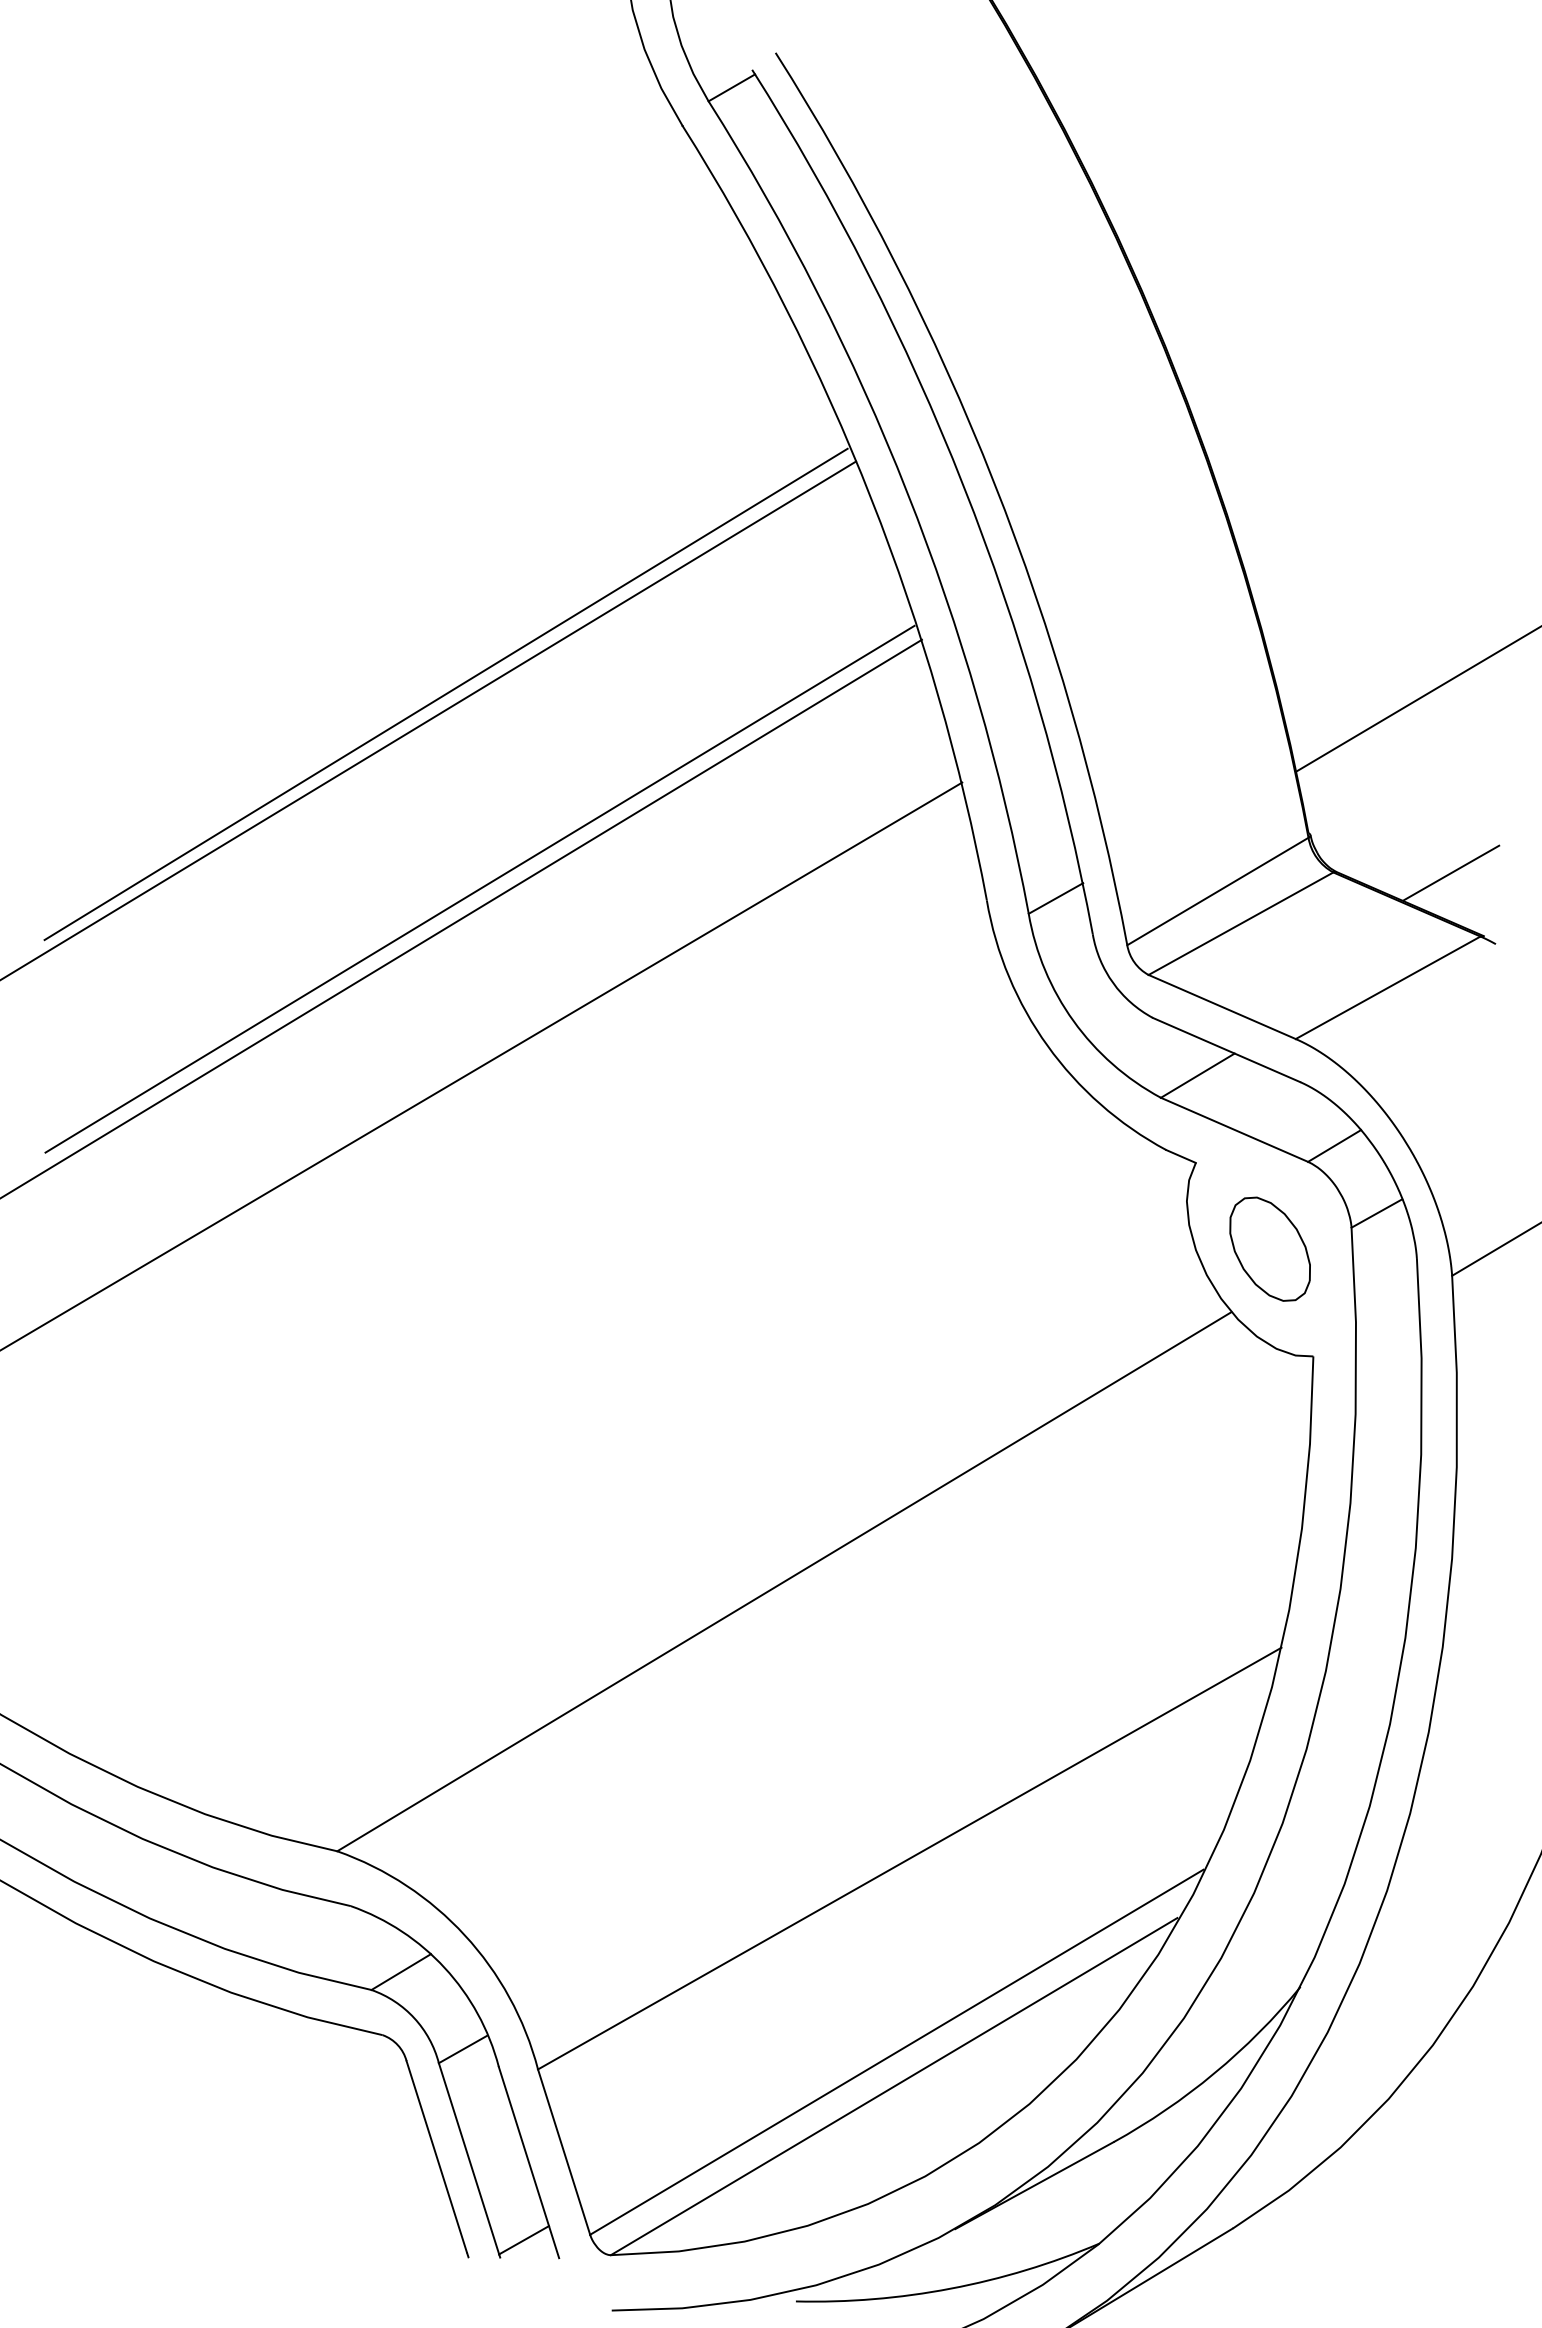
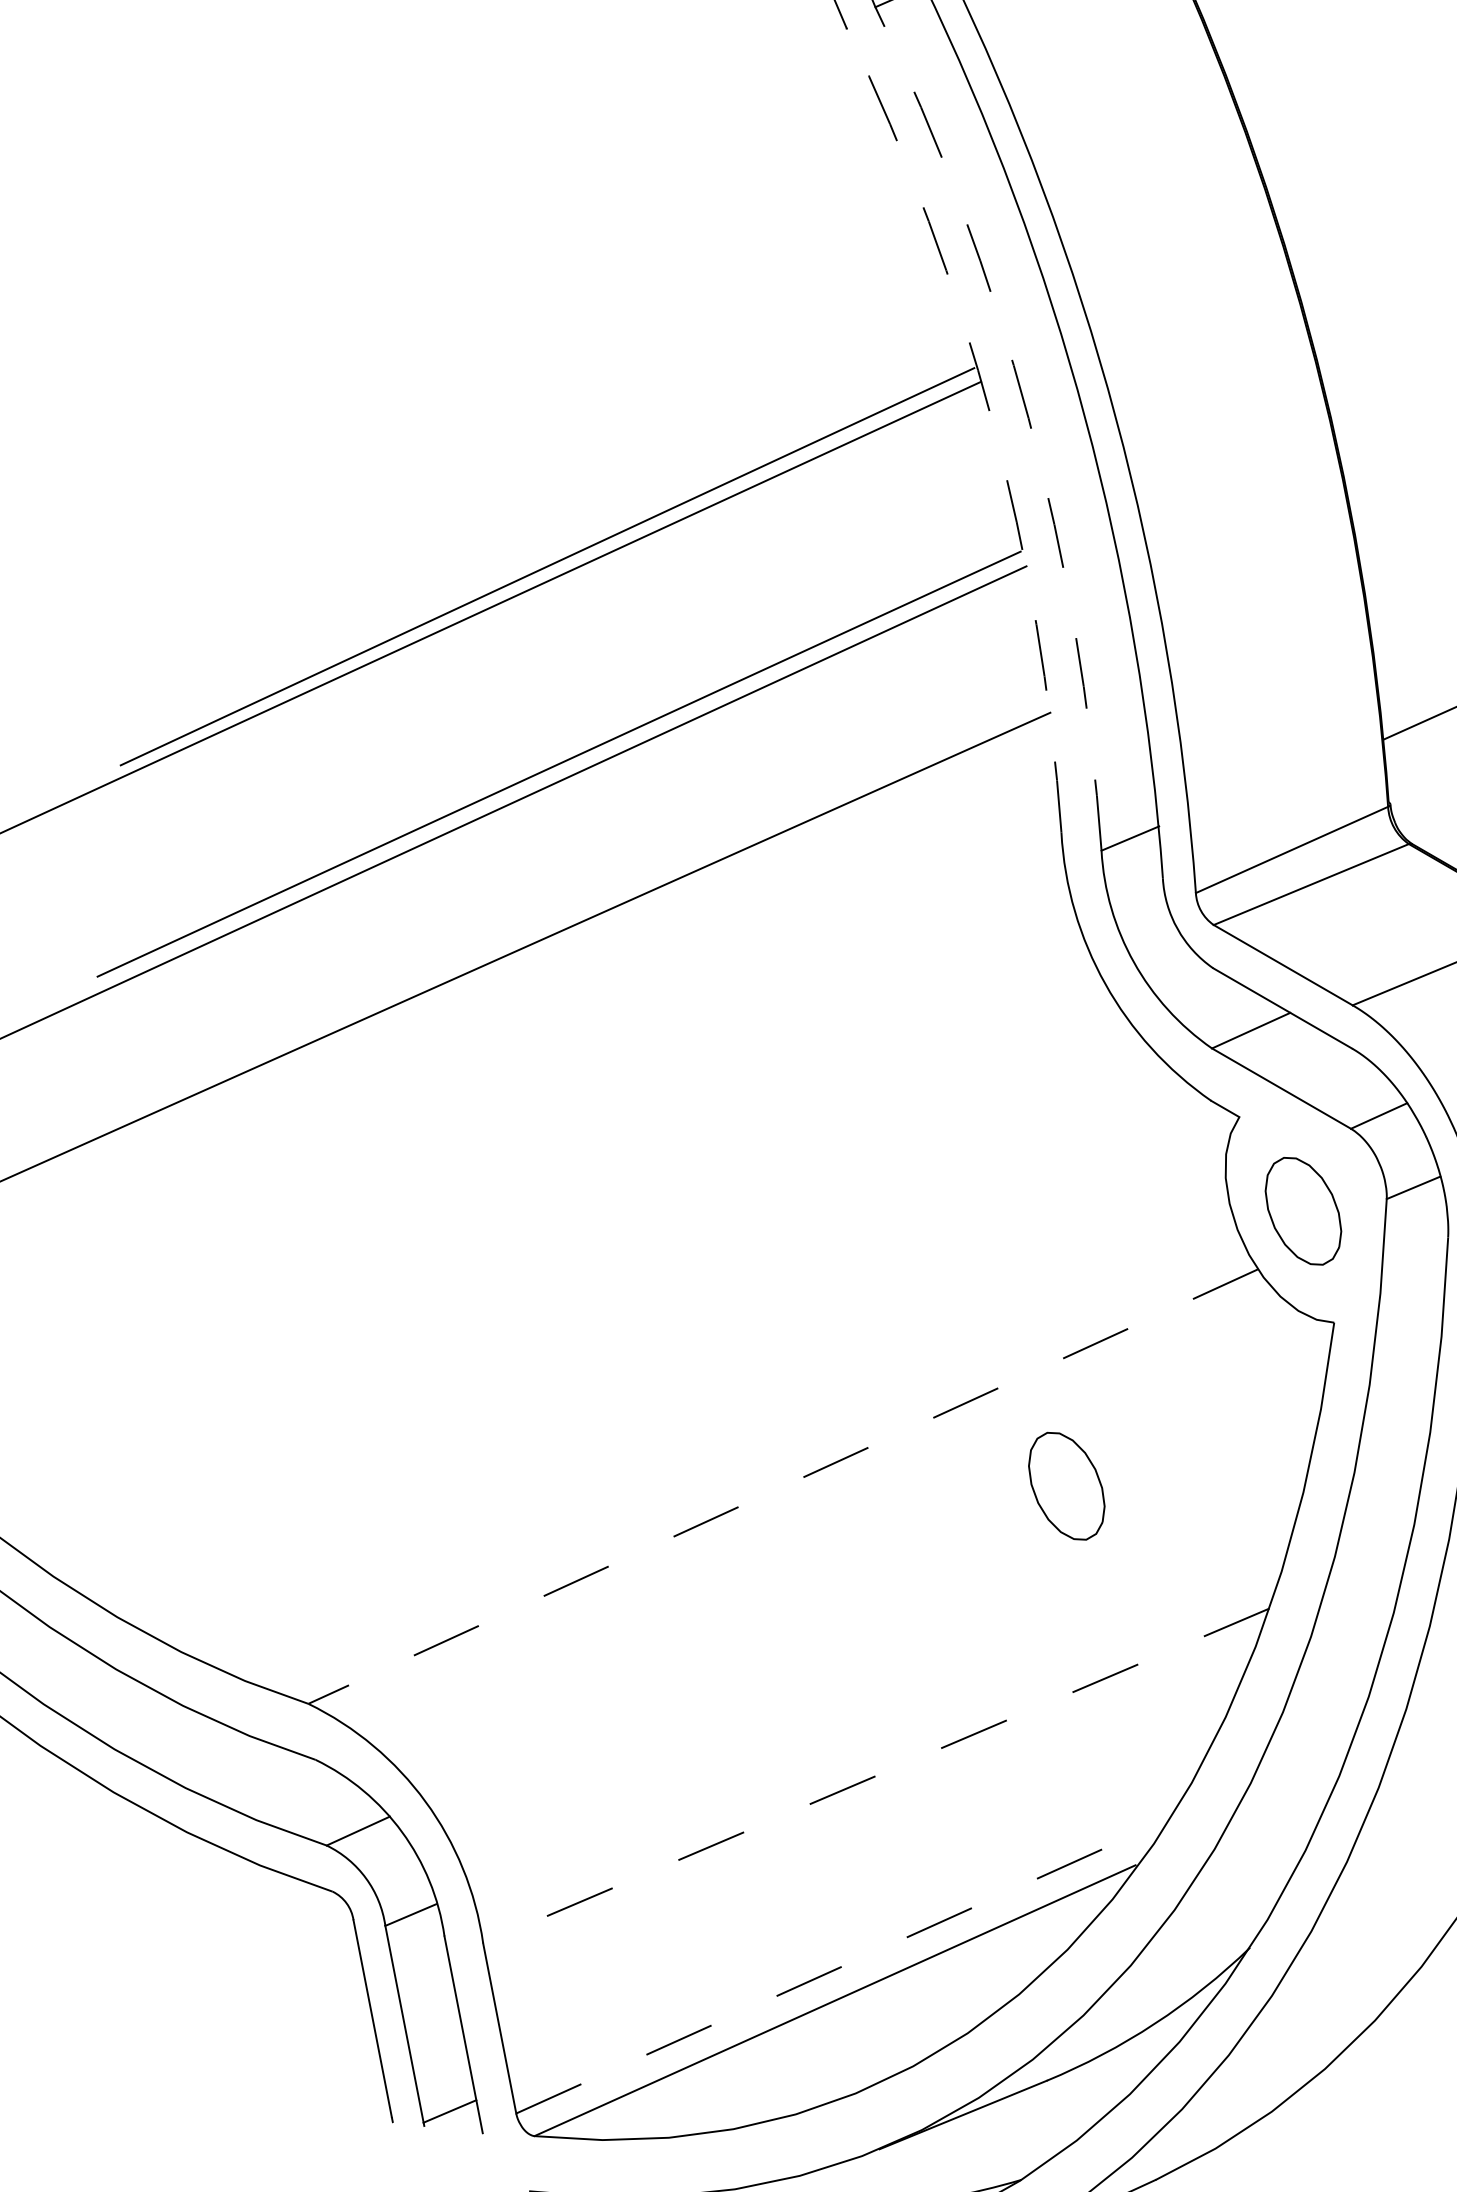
arc: (907, 492) -> (1028, 418), solid -> dashed
arc: (871, 498) -> (992, 420), solid -> dashed
part: (1065, 1548) -> (1066, 1485), added
line: (783, 1581) -> (782, 1486), solid -> dashed
line: (909, 1858) -> (876, 1775), solid -> dashed
line: (896, 2052) -> (841, 1967), solid -> dashed

